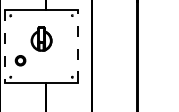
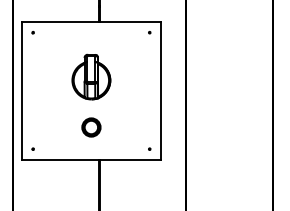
line: (5, 46) -> (23, 91), dashed -> solid
line: (78, 46) -> (161, 91), dashed -> solid
part: (20, 60) -> (91, 127), moved

